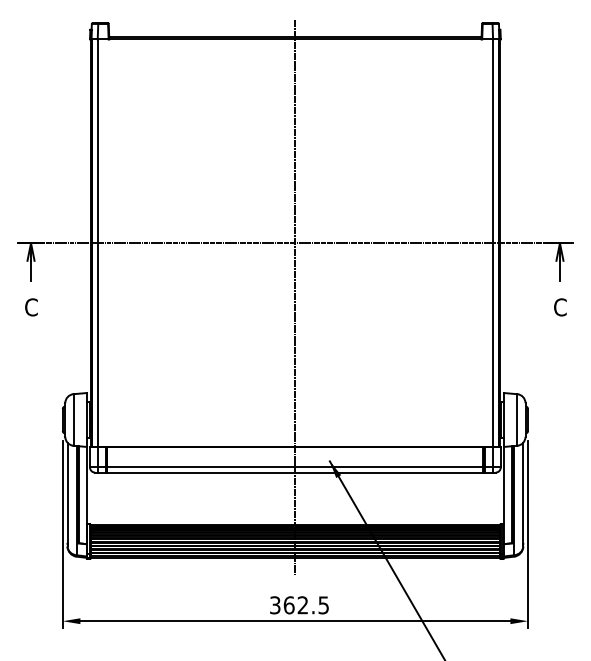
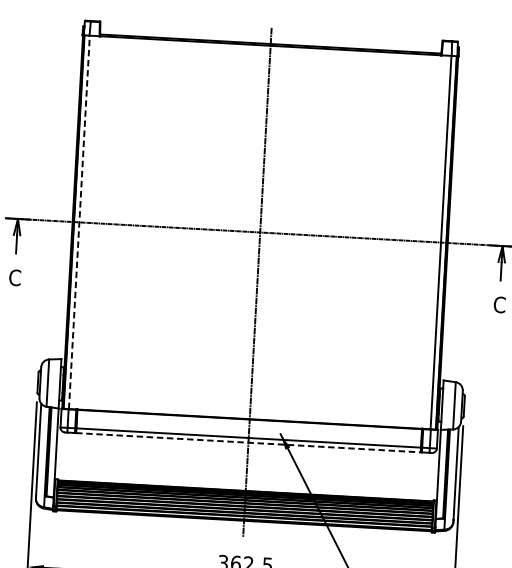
line: (98, 243) -> (79, 222), solid -> dashed
line: (295, 472) -> (248, 442), solid -> dashed

